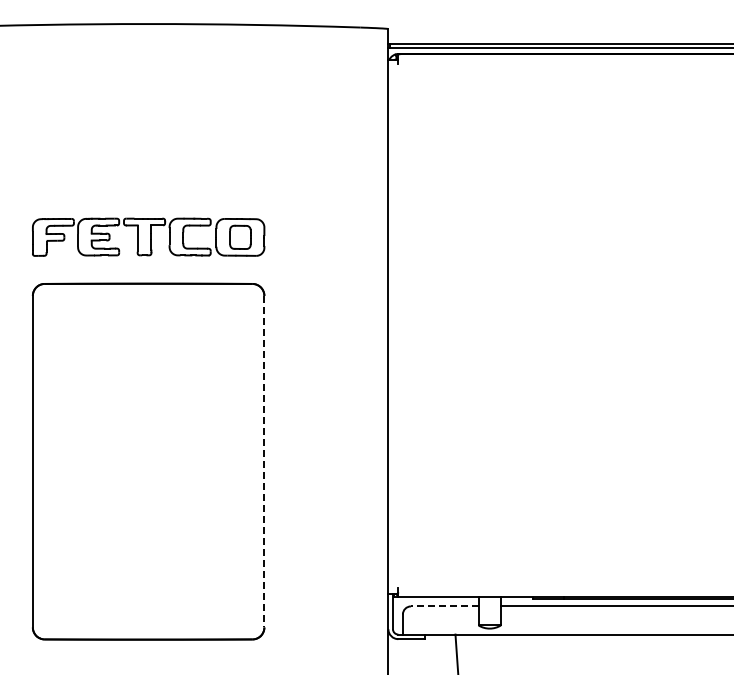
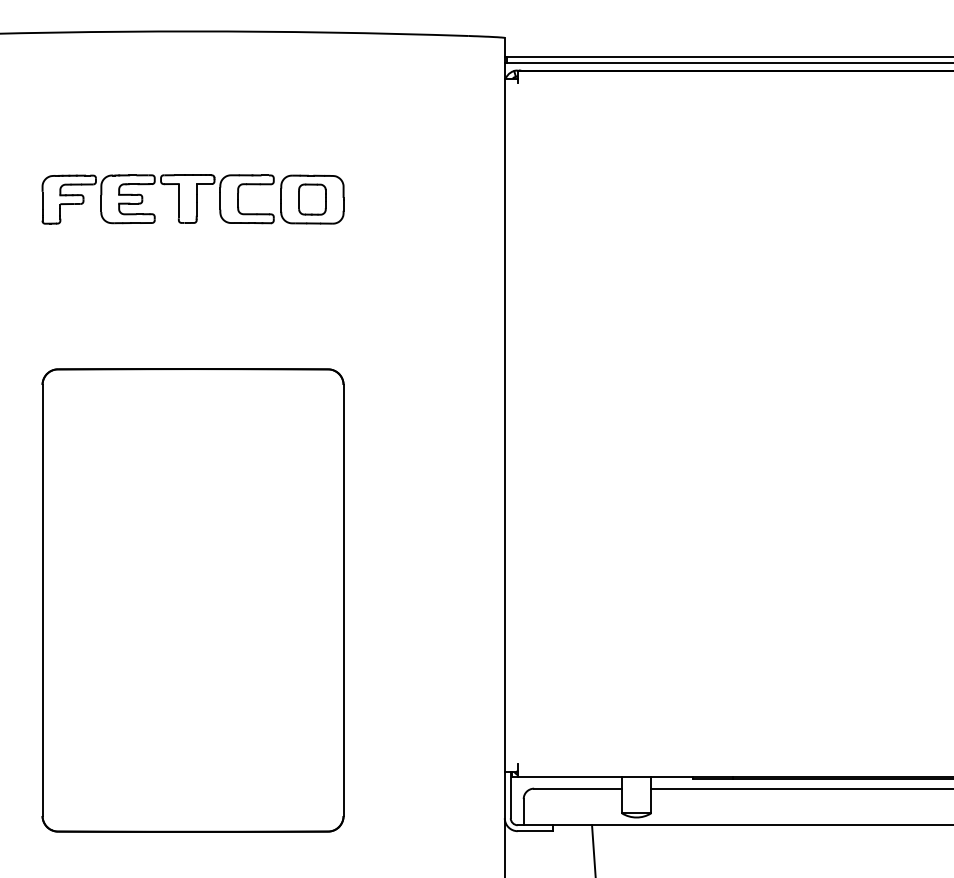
part: (148, 236) -> (192, 198), moved
line: (264, 461) -> (343, 600), dashed -> solid
line: (444, 606) -> (577, 788), dashed -> solid

